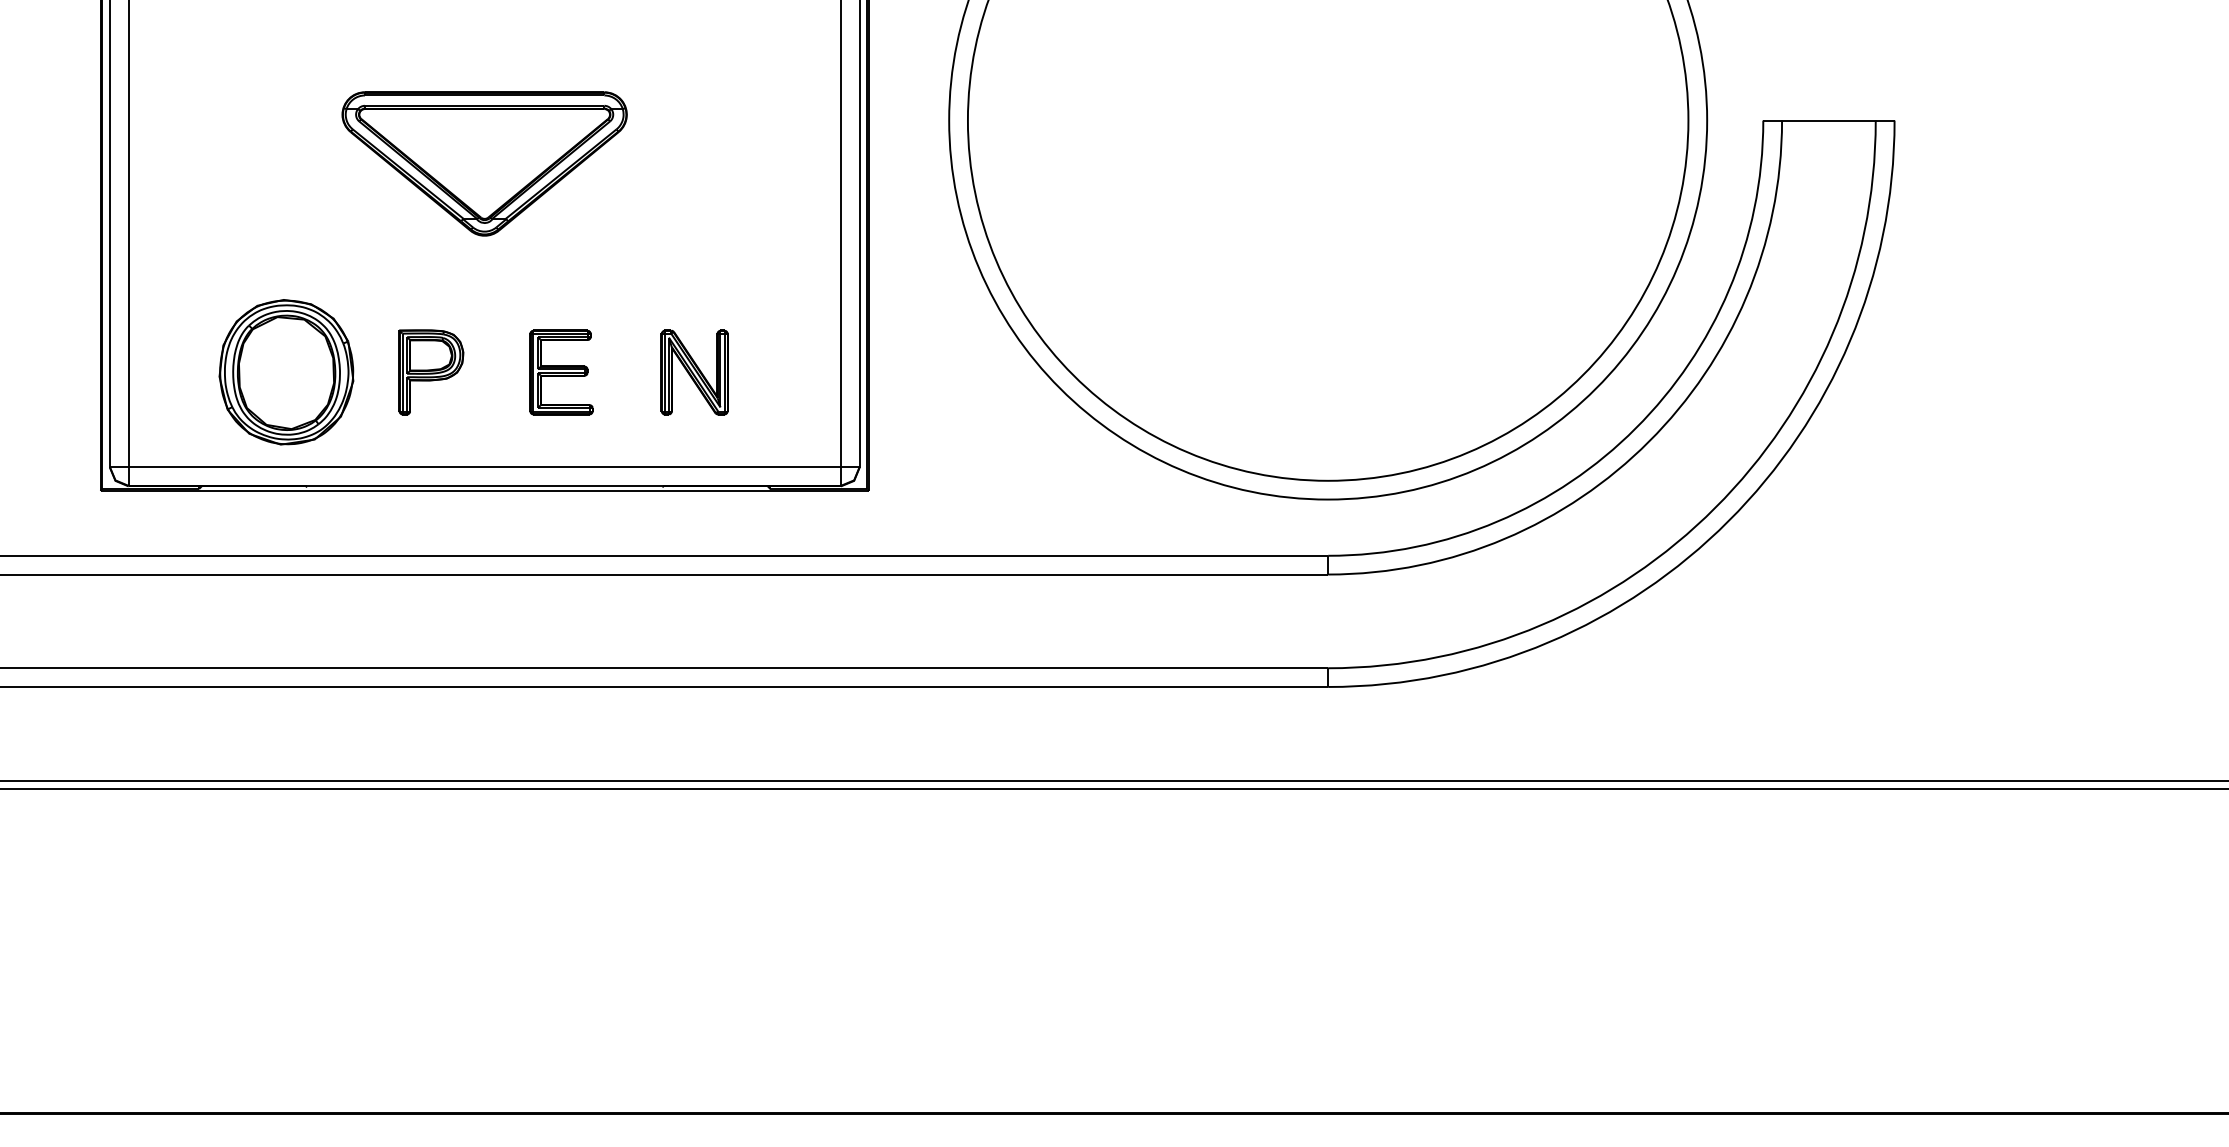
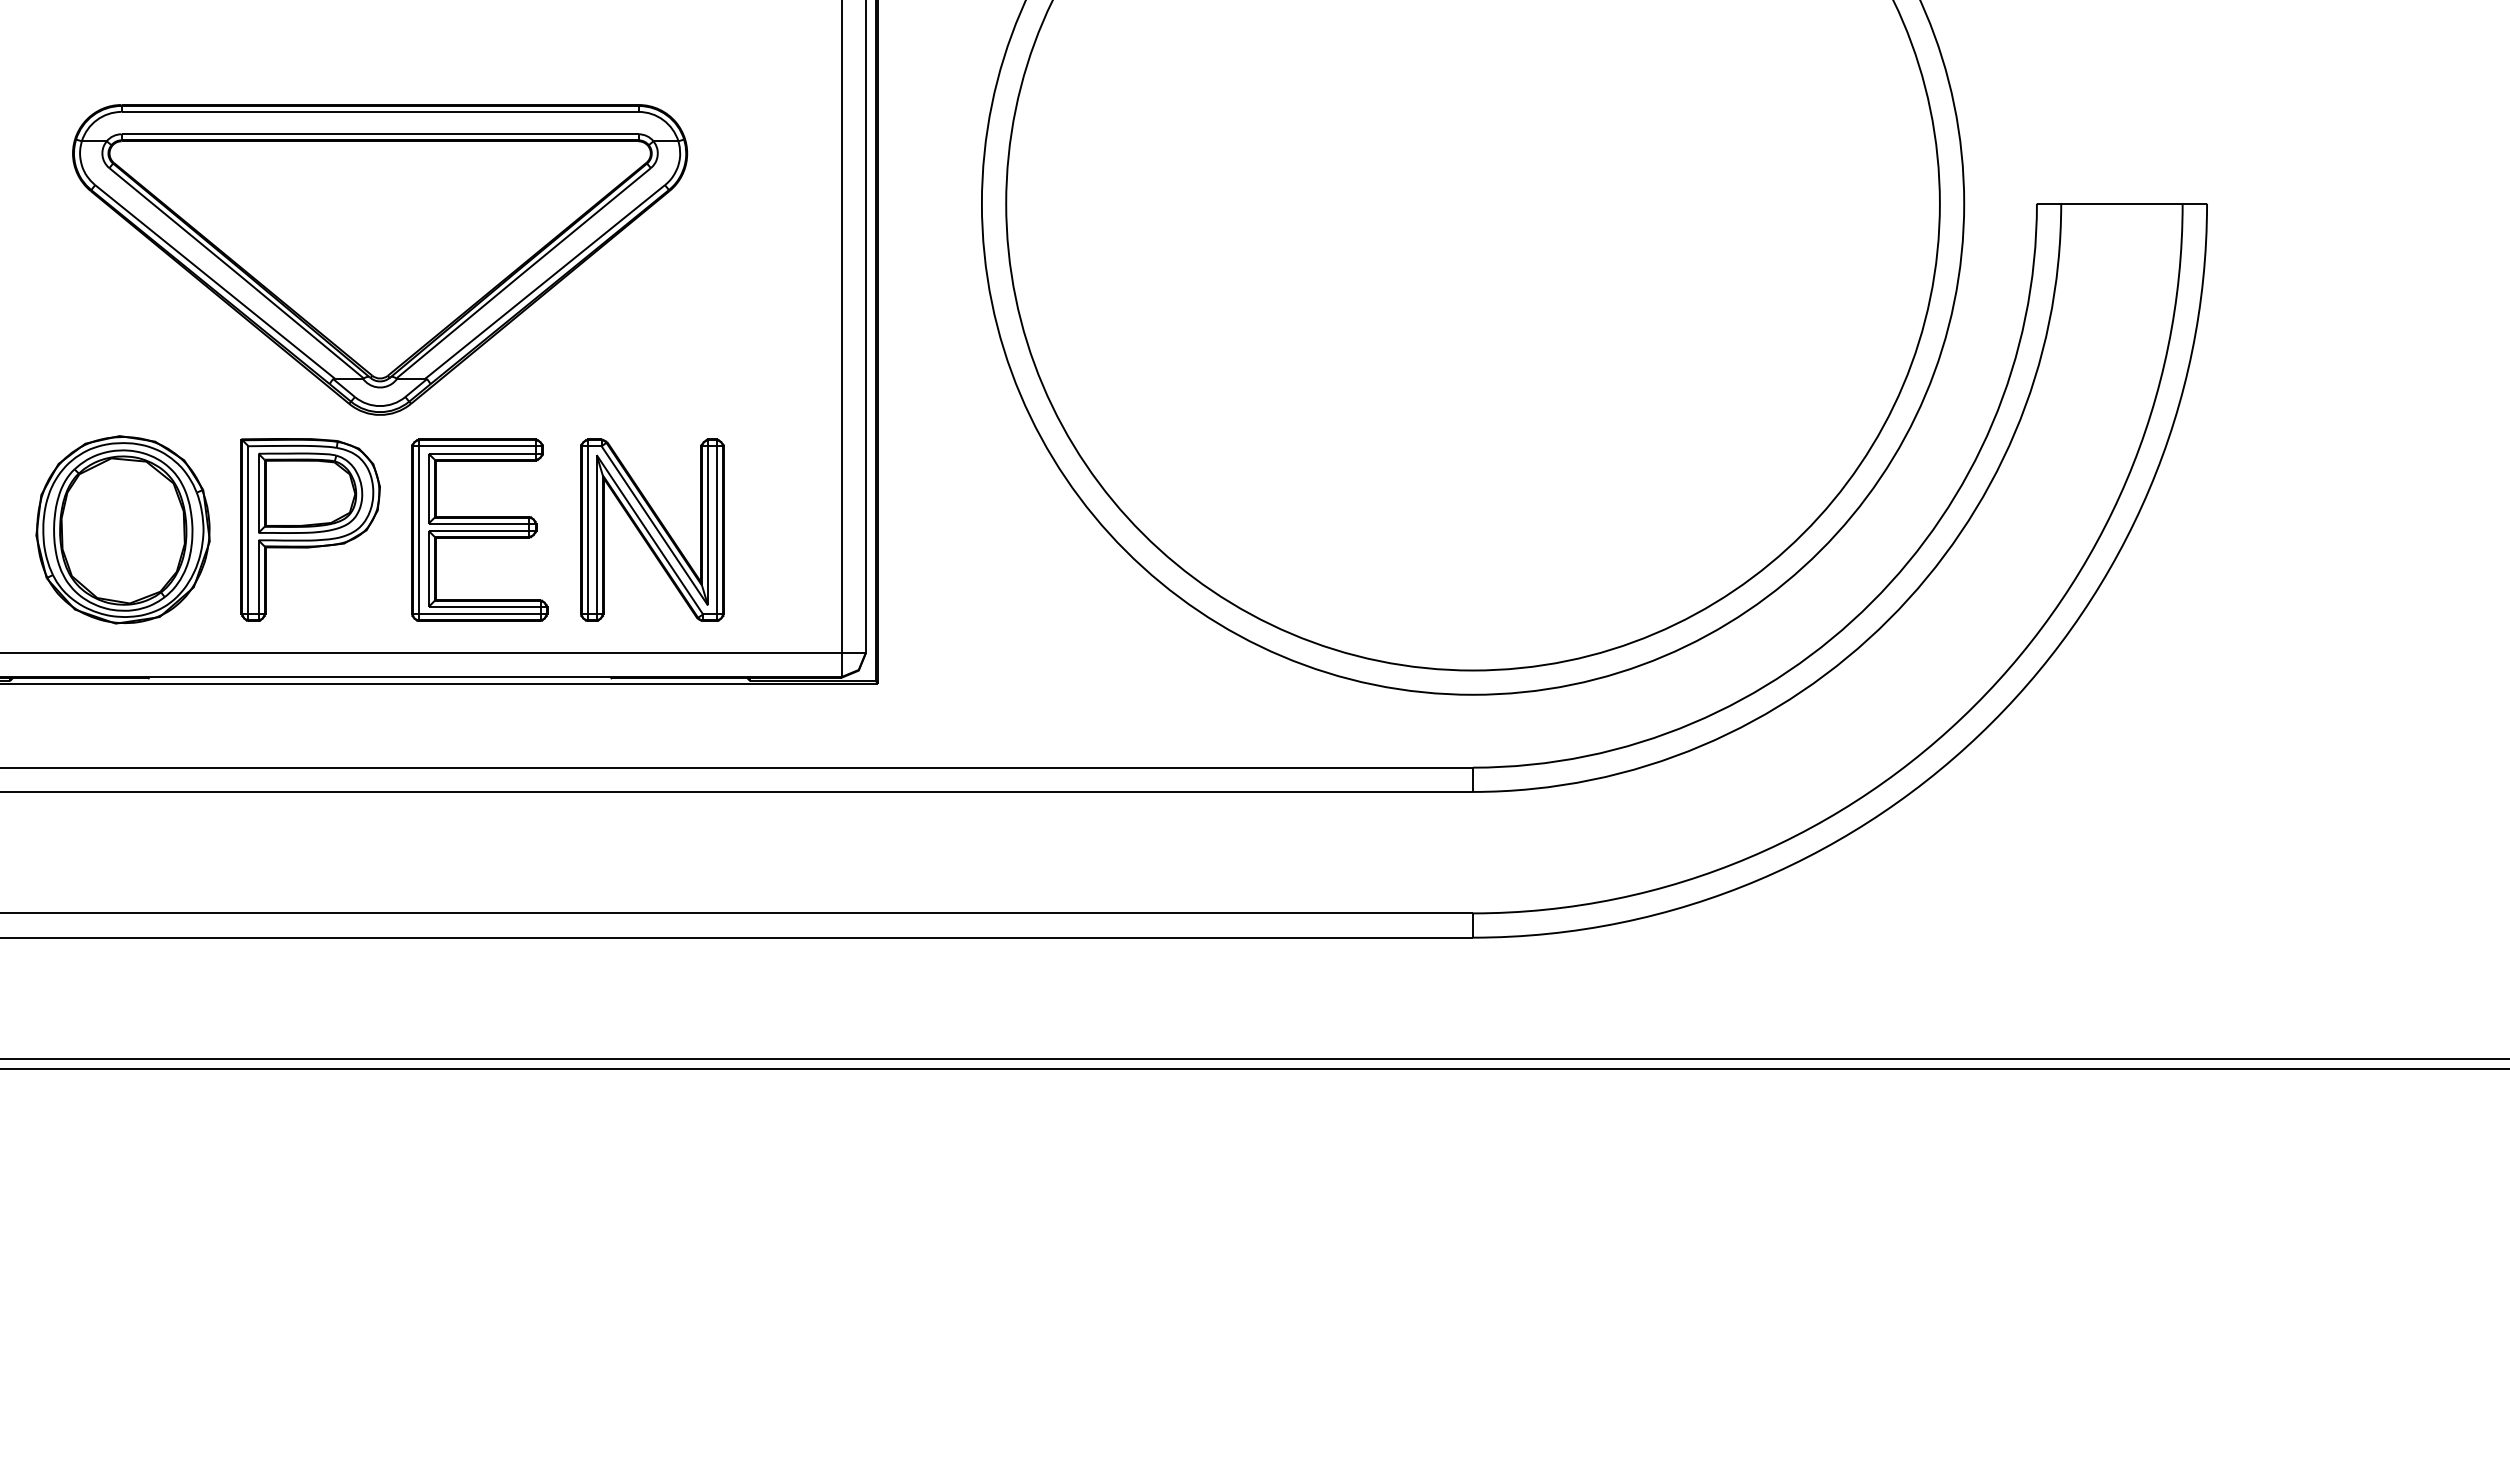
part: (484, 163) -> (379, 259), size x1.67
part: (431, 372) -> (311, 530), size x1.67
part: (561, 372) -> (479, 530), size x1.67
part: (694, 372) -> (651, 530), size x1.67

